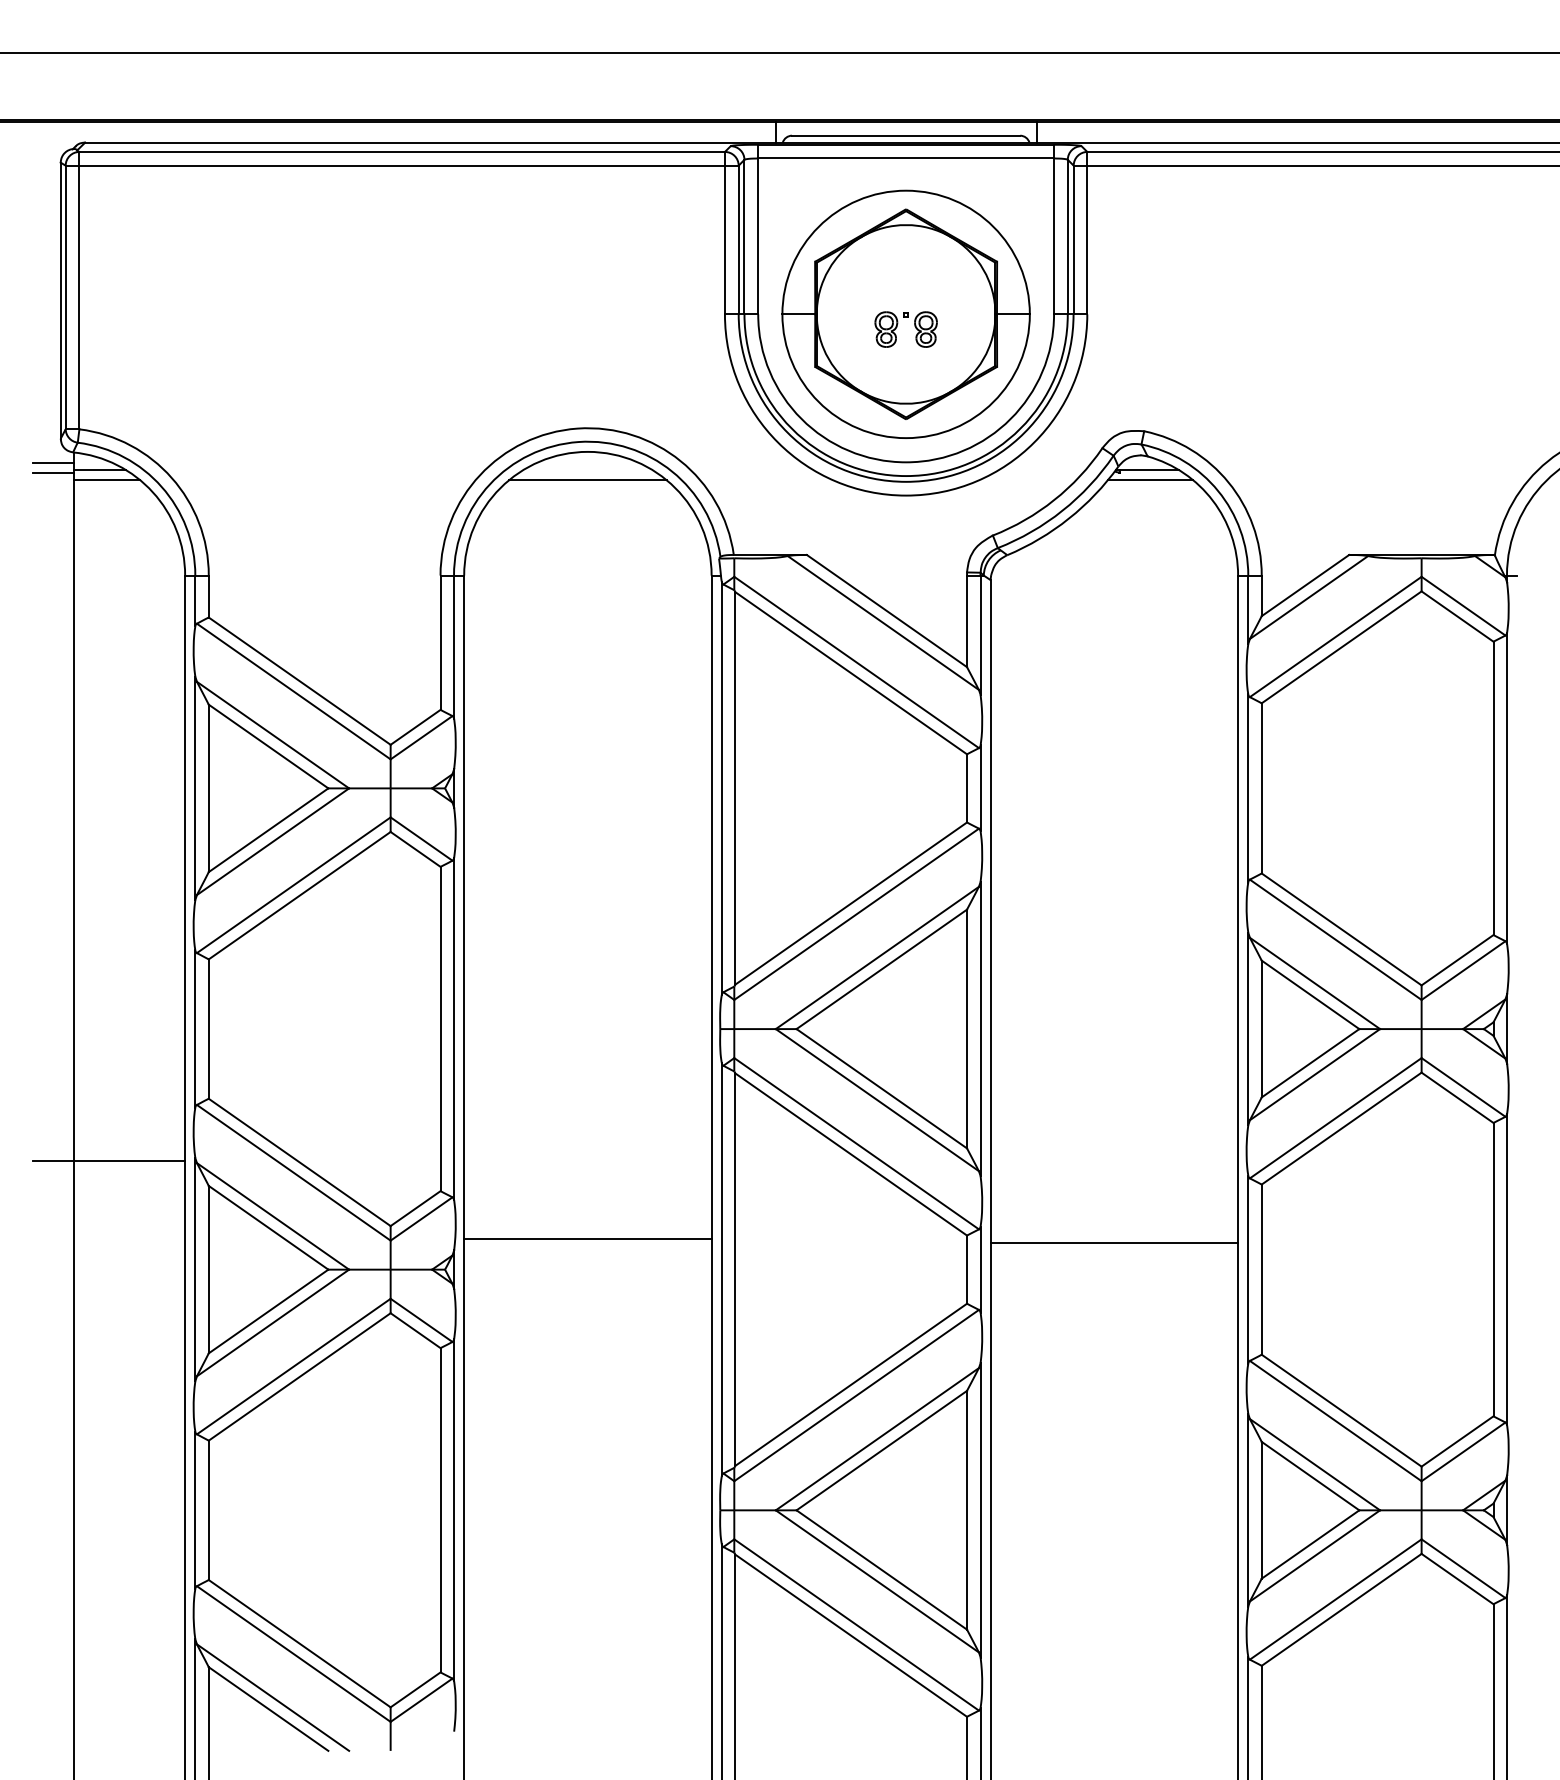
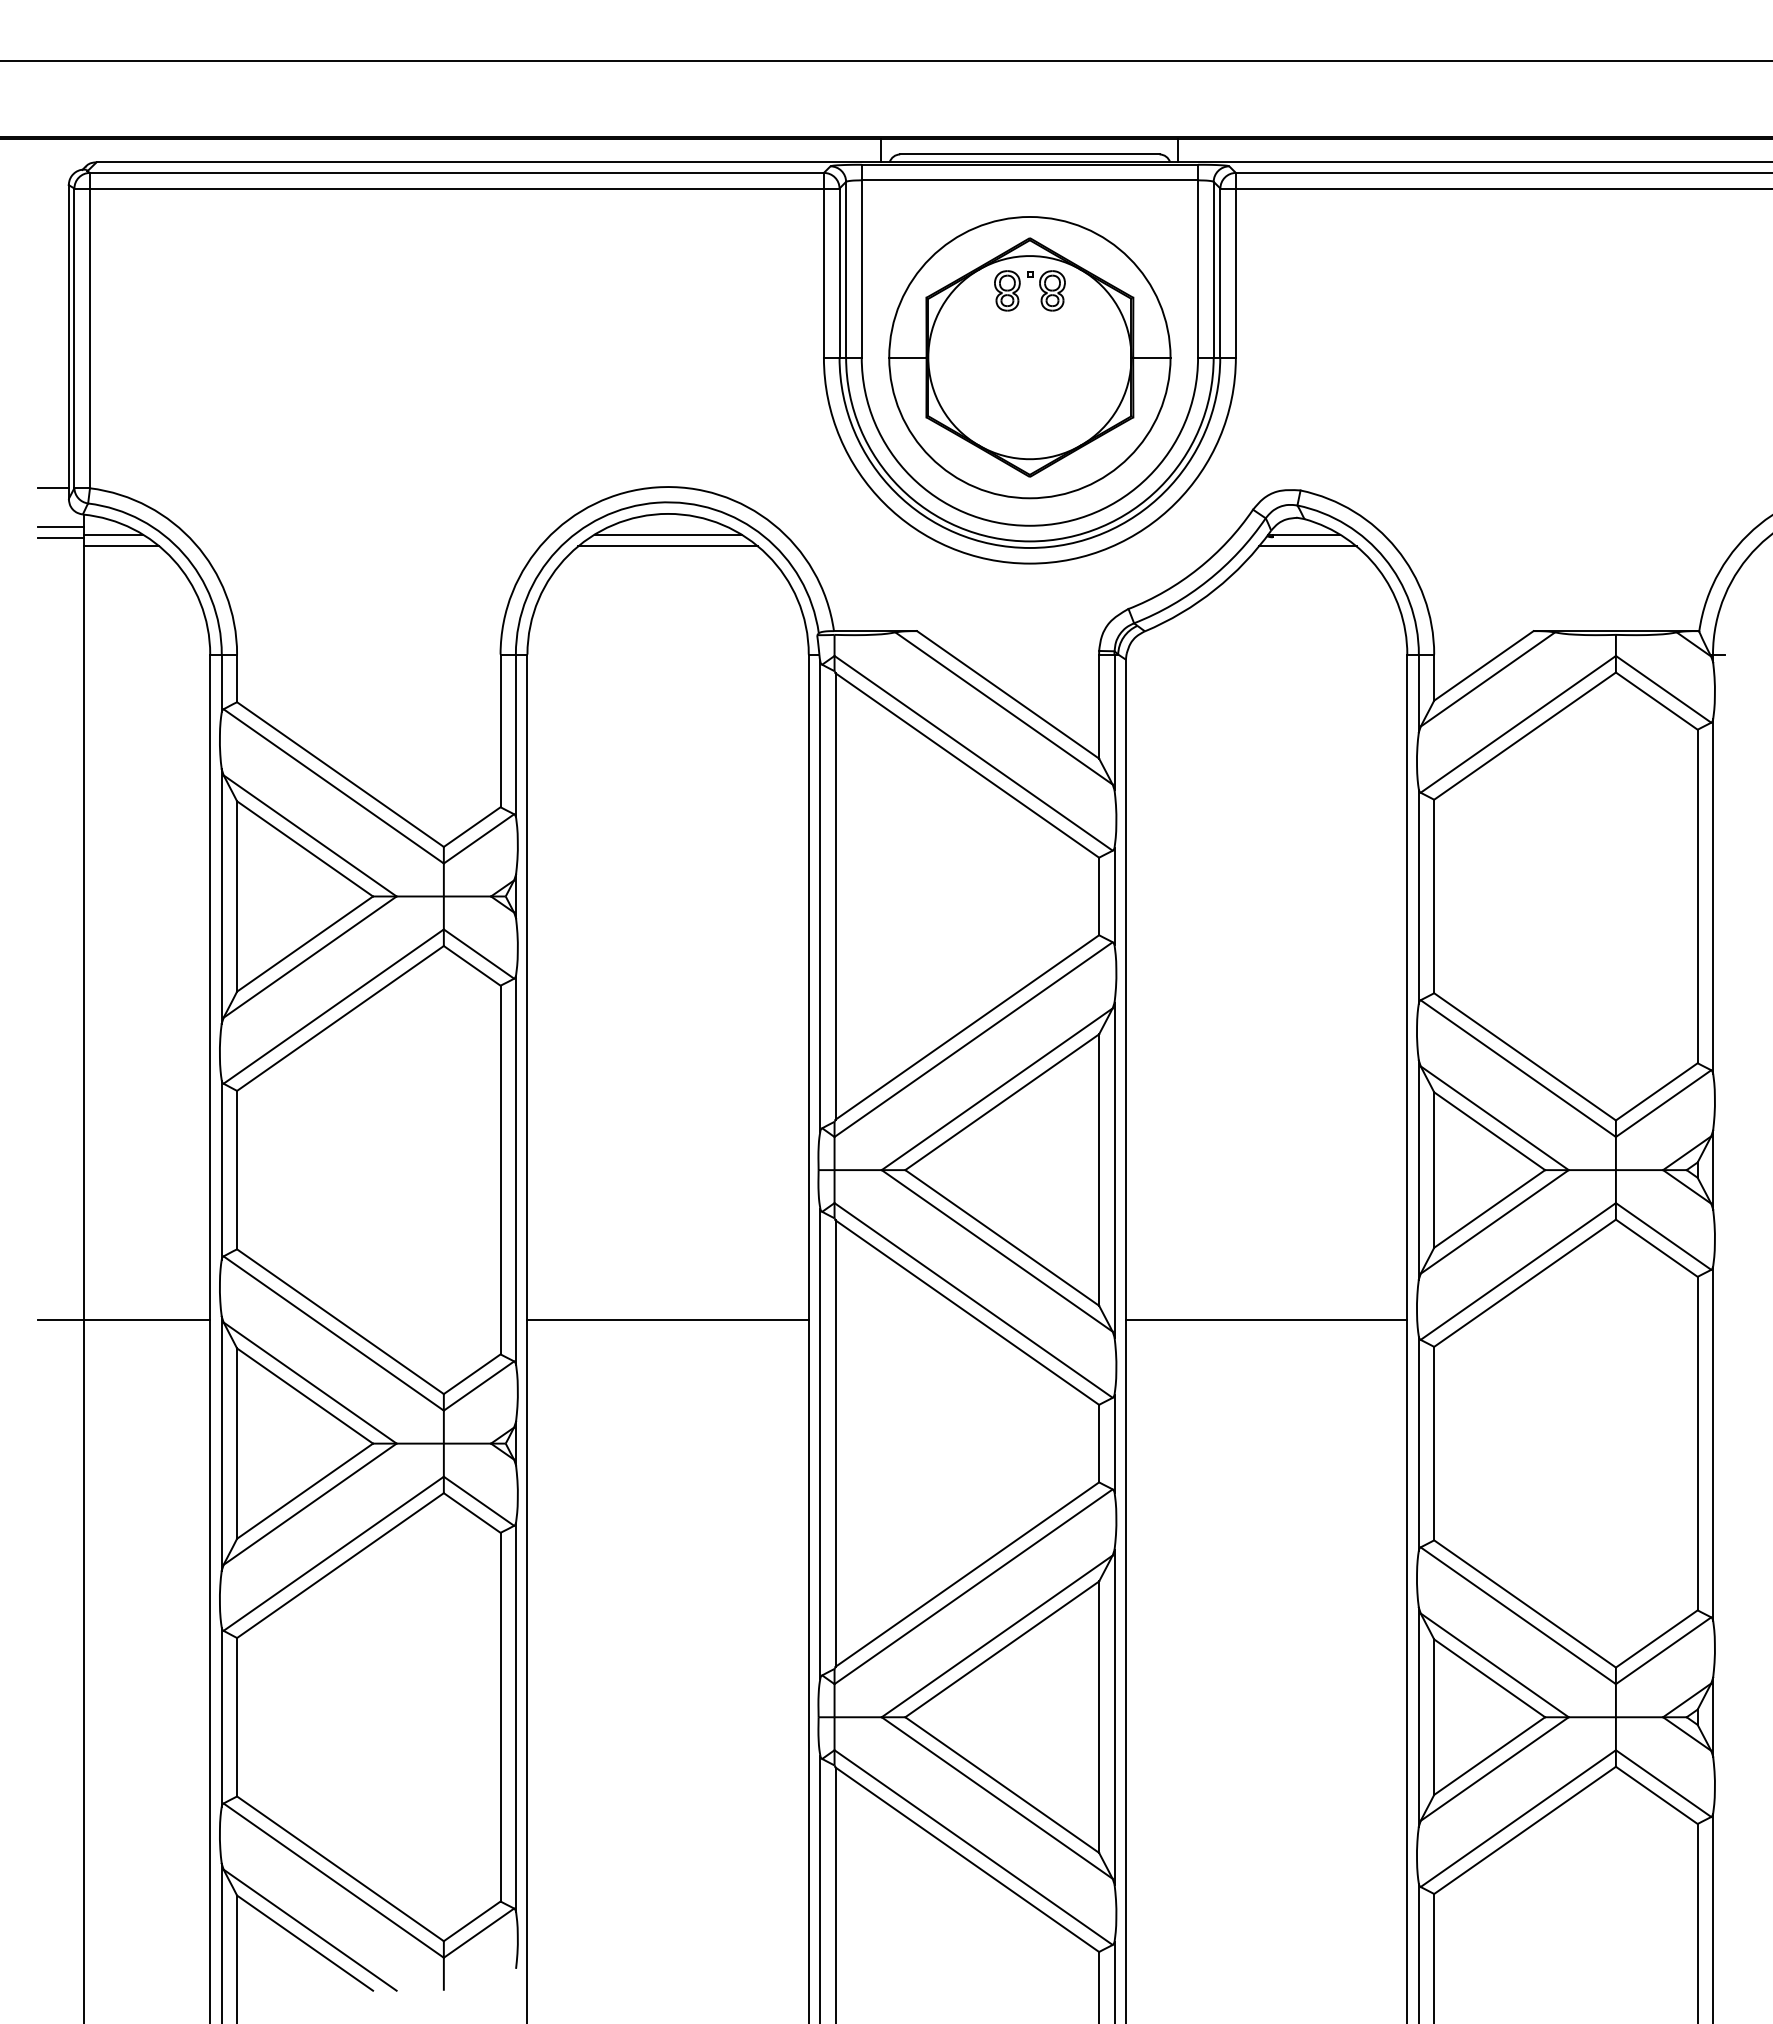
part: (897, 325) -> (1020, 286), moved
line: (46, 428) -> (52, 487), added
line: (587, 469) -> (667, 534), added
line: (587, 1238) -> (667, 1319), moved
line: (1114, 1242) -> (1266, 1319), moved

